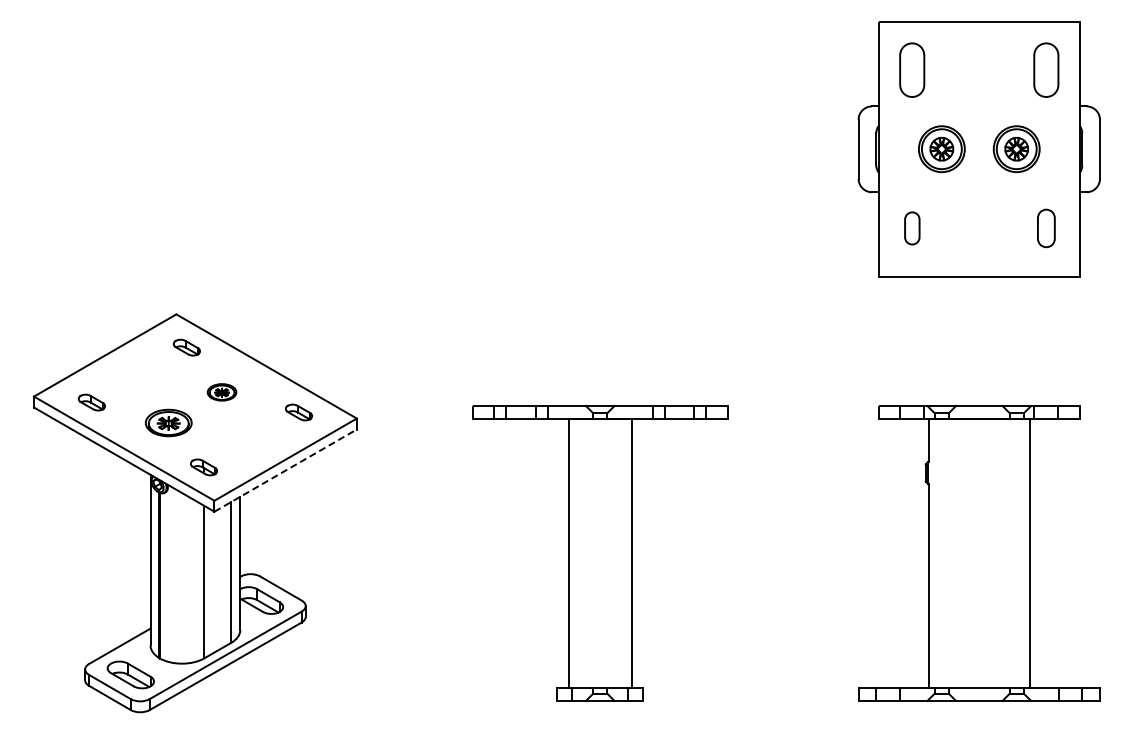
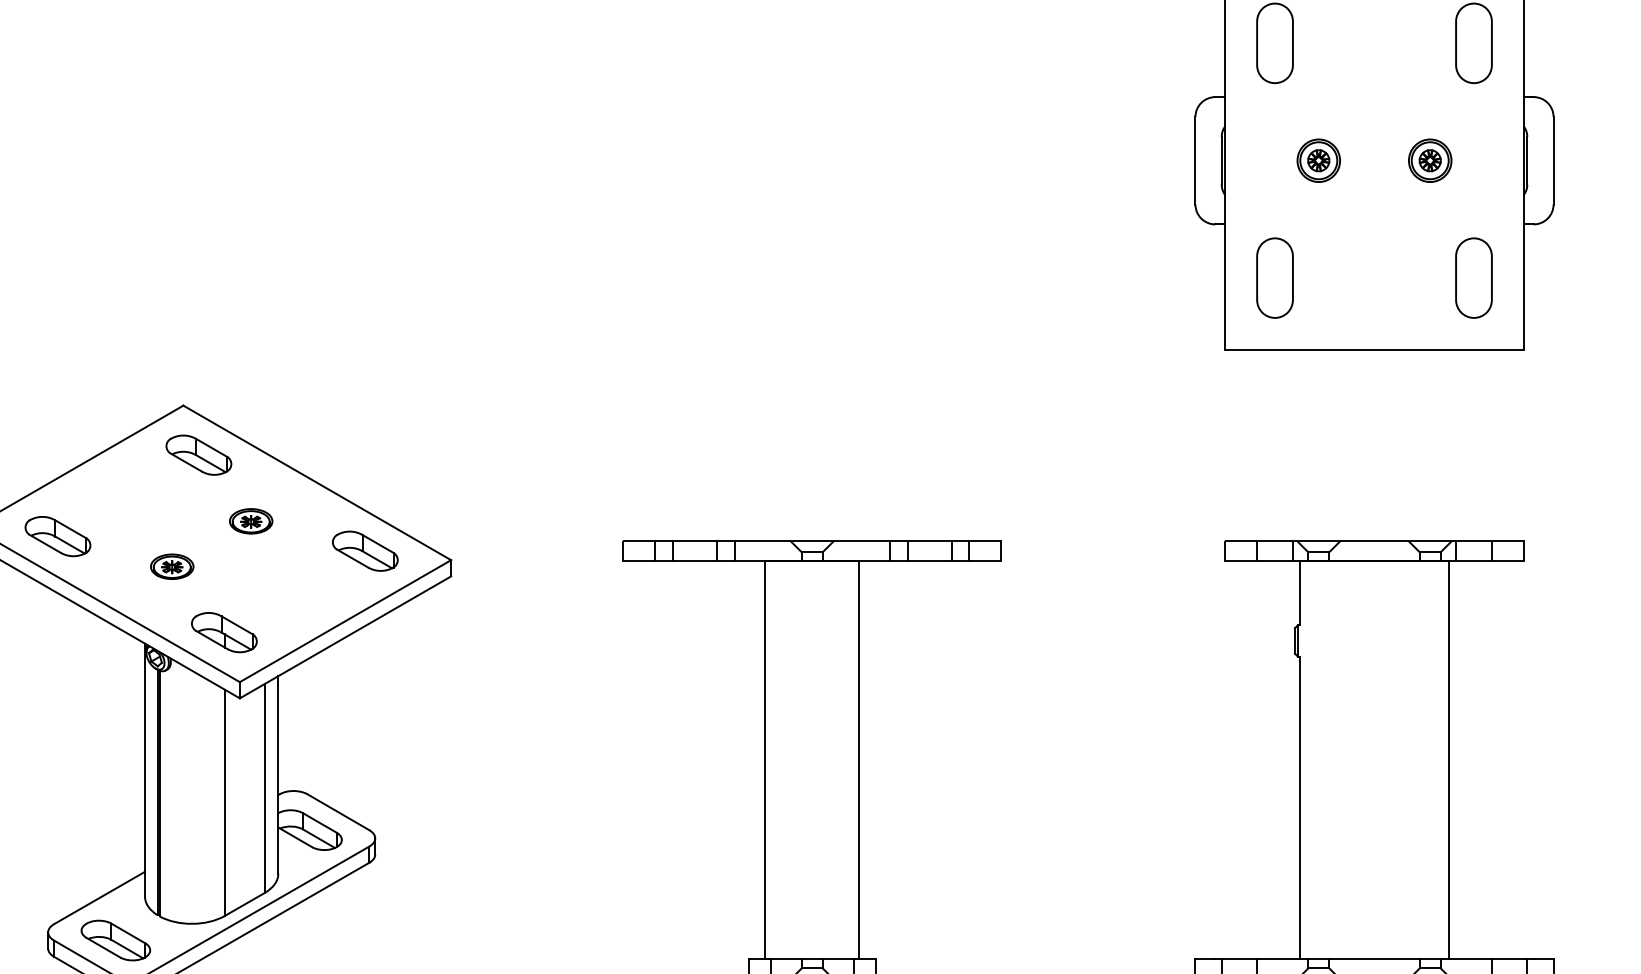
part: (941, 149) -> (1318, 161), size x0.62
part: (1016, 149) -> (1429, 161), size x0.62
part: (912, 228) -> (1275, 278), size x1.67
part: (1046, 228) -> (1474, 278), size x1.43
part: (186, 347) -> (198, 454), size x1.67
part: (91, 402) -> (57, 536), size x1.67
part: (298, 412) -> (364, 551), size x1.67
part: (168, 422) -> (171, 566), size x0.62
part: (203, 467) -> (223, 632), size x1.67
line: (286, 470) -> (346, 637), dashed -> solid

